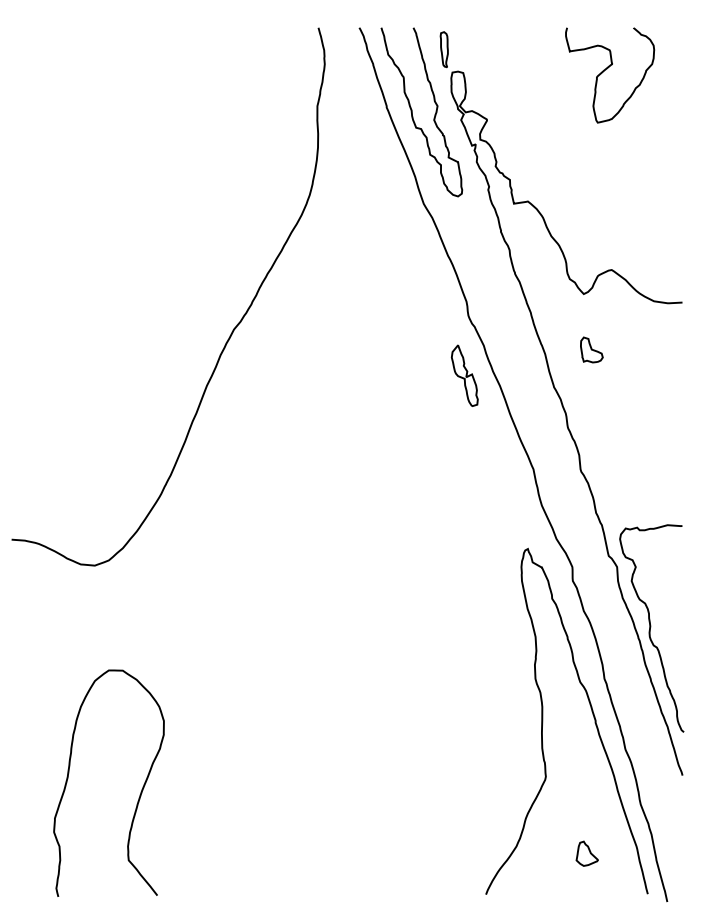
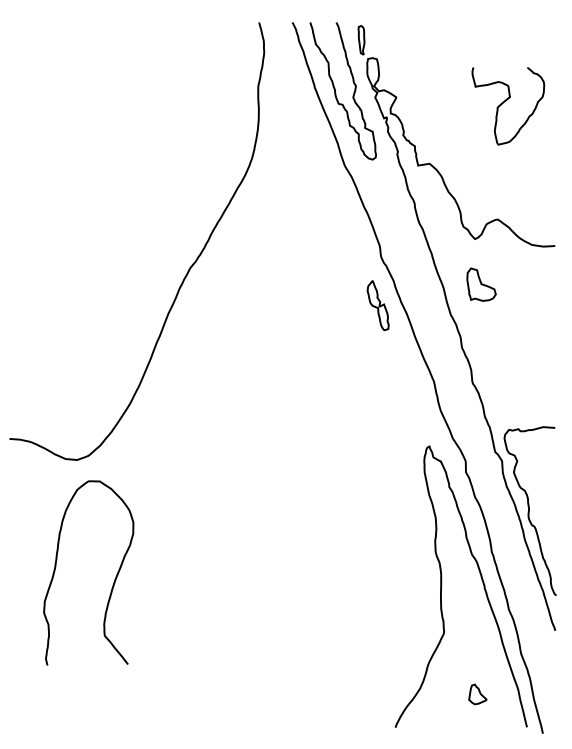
curve: (607, 69) -> (506, 101), moved
part: (591, 349) -> (481, 284), size x1.6
curve: (140, 791) -> (114, 579), moved

